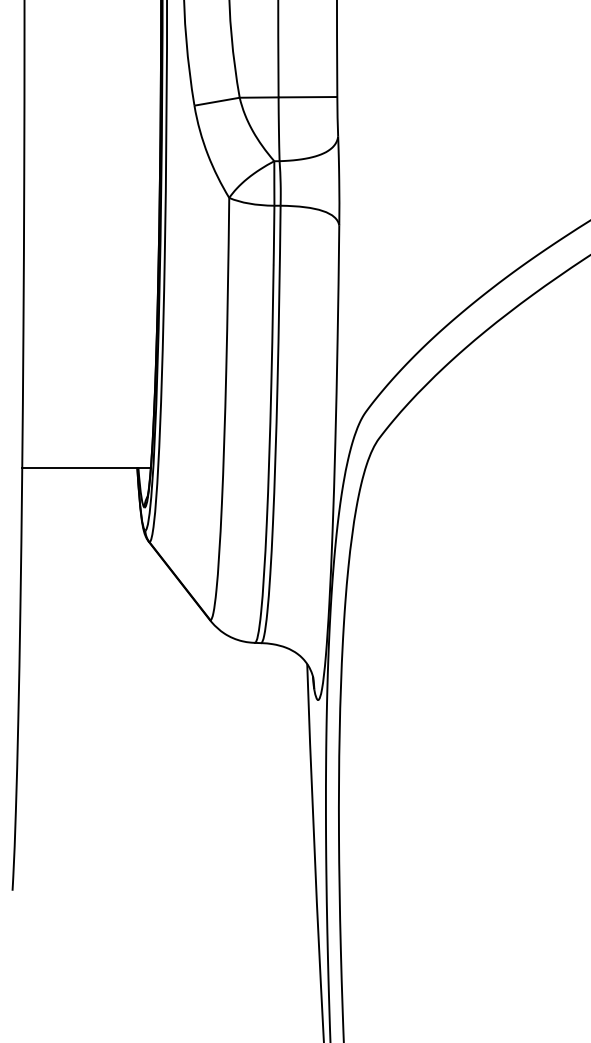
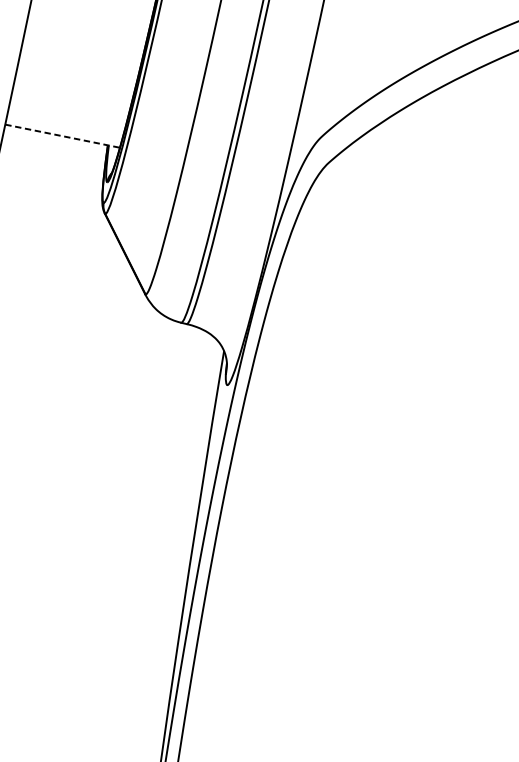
line: (87, 467) -> (63, 136), solid -> dashed

